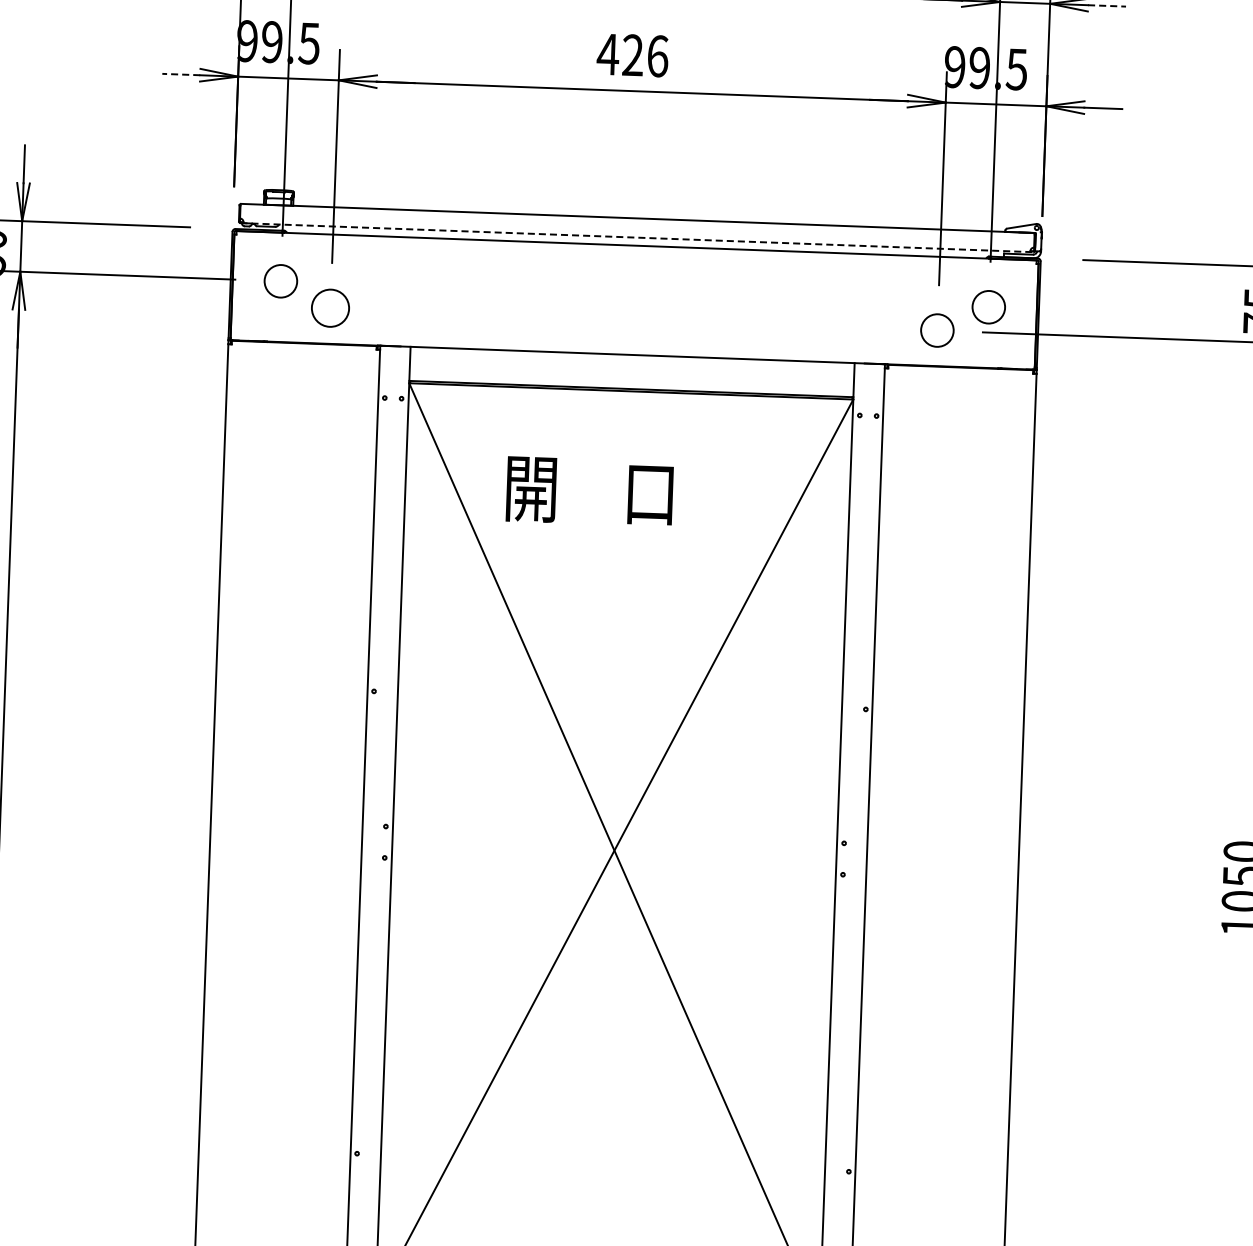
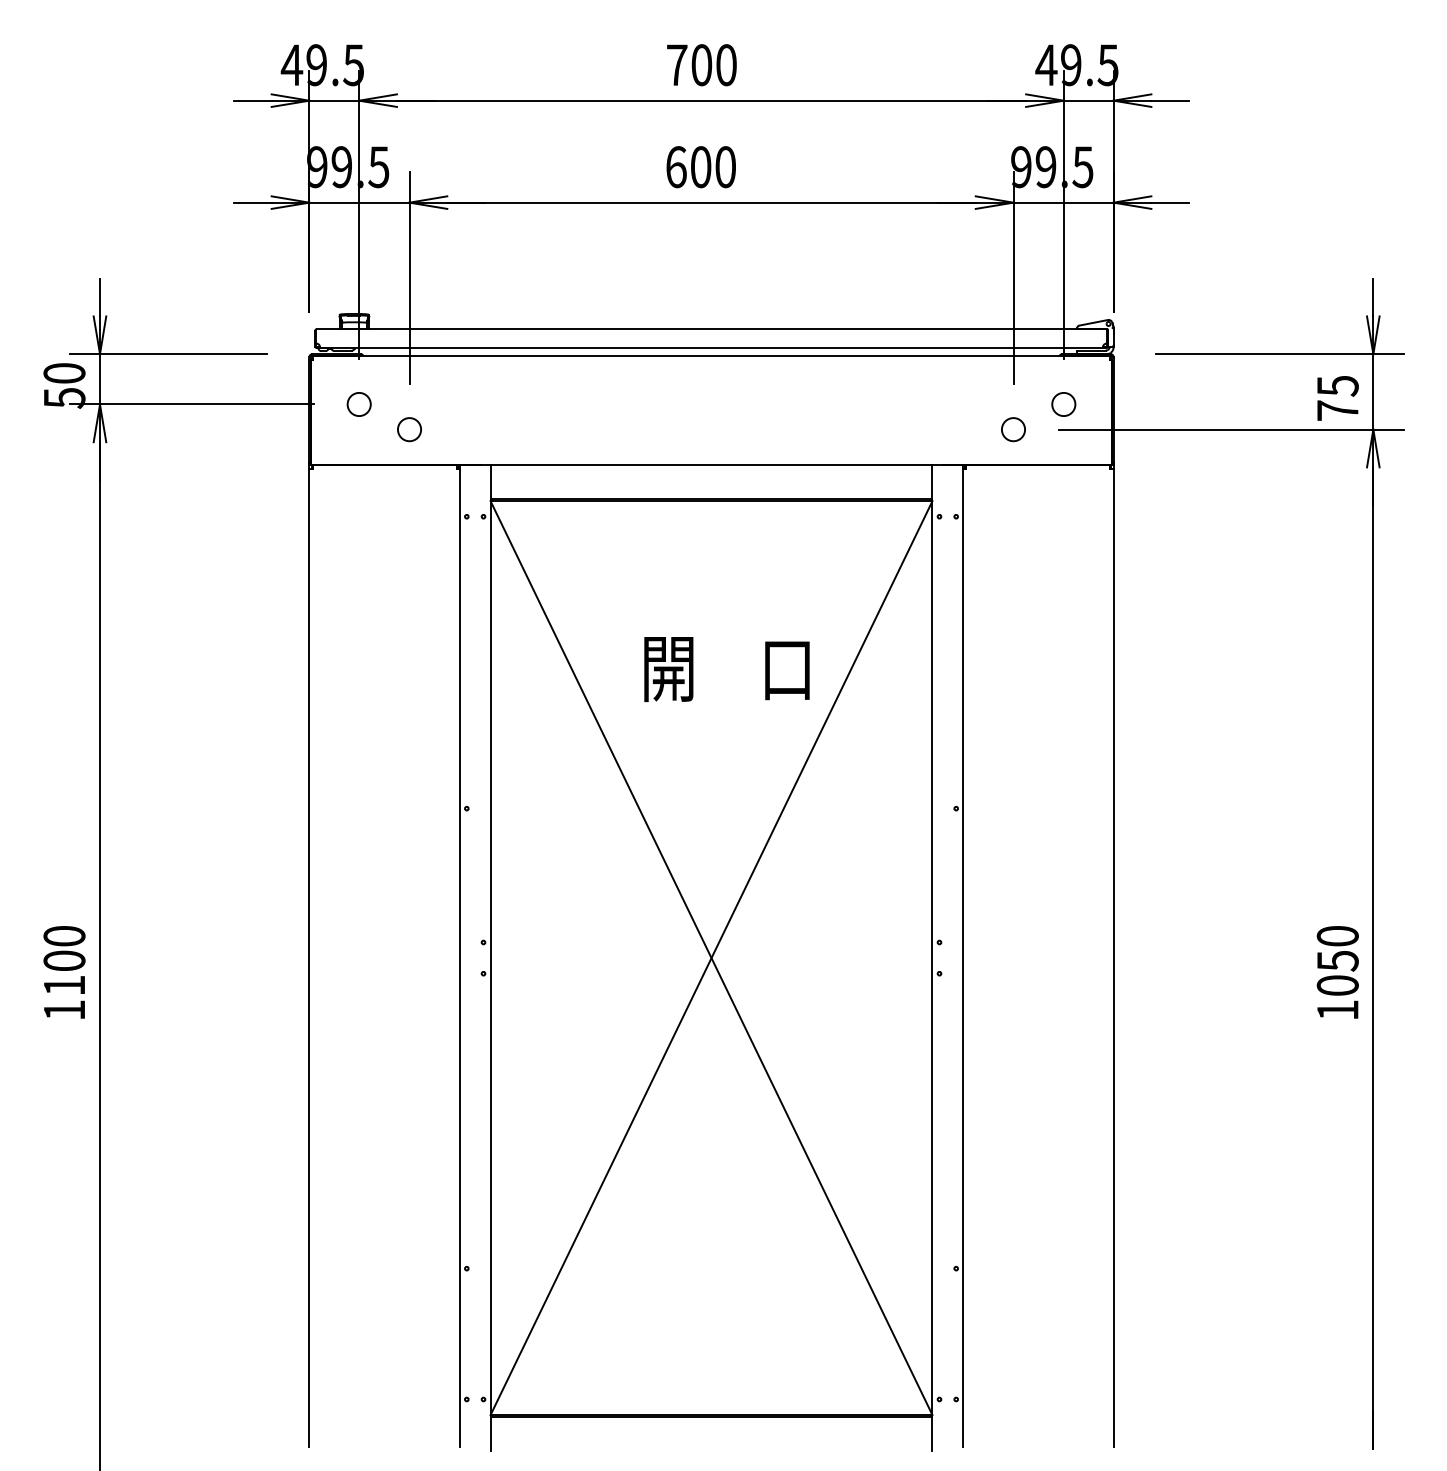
line: (1107, 5) -> (1170, 100), dashed -> solid
text: (632, 55) -> (700, 167), 426 -> 600
line: (181, 74) -> (252, 202), dashed -> solid
line: (636, 238) -> (711, 348), dashed -> solid
circle: (280, 281) -> (358, 404), size x0.71
circle: (988, 307) -> (1063, 404), size x0.71
circle: (330, 308) -> (409, 429), size x0.62
circle: (937, 330) -> (1013, 429), size x0.71
text: (589, 491) -> (726, 669), moved

